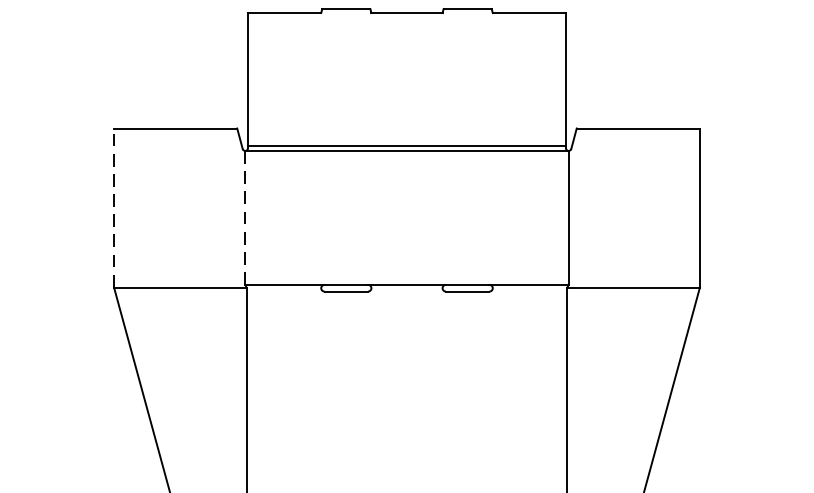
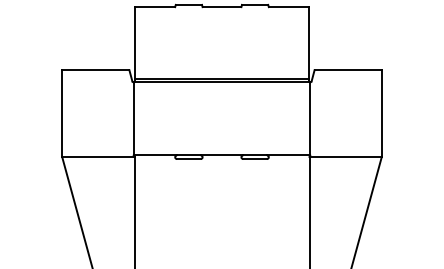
line: (114, 208) -> (62, 113), dashed -> solid
line: (244, 217) -> (133, 118), dashed -> solid

